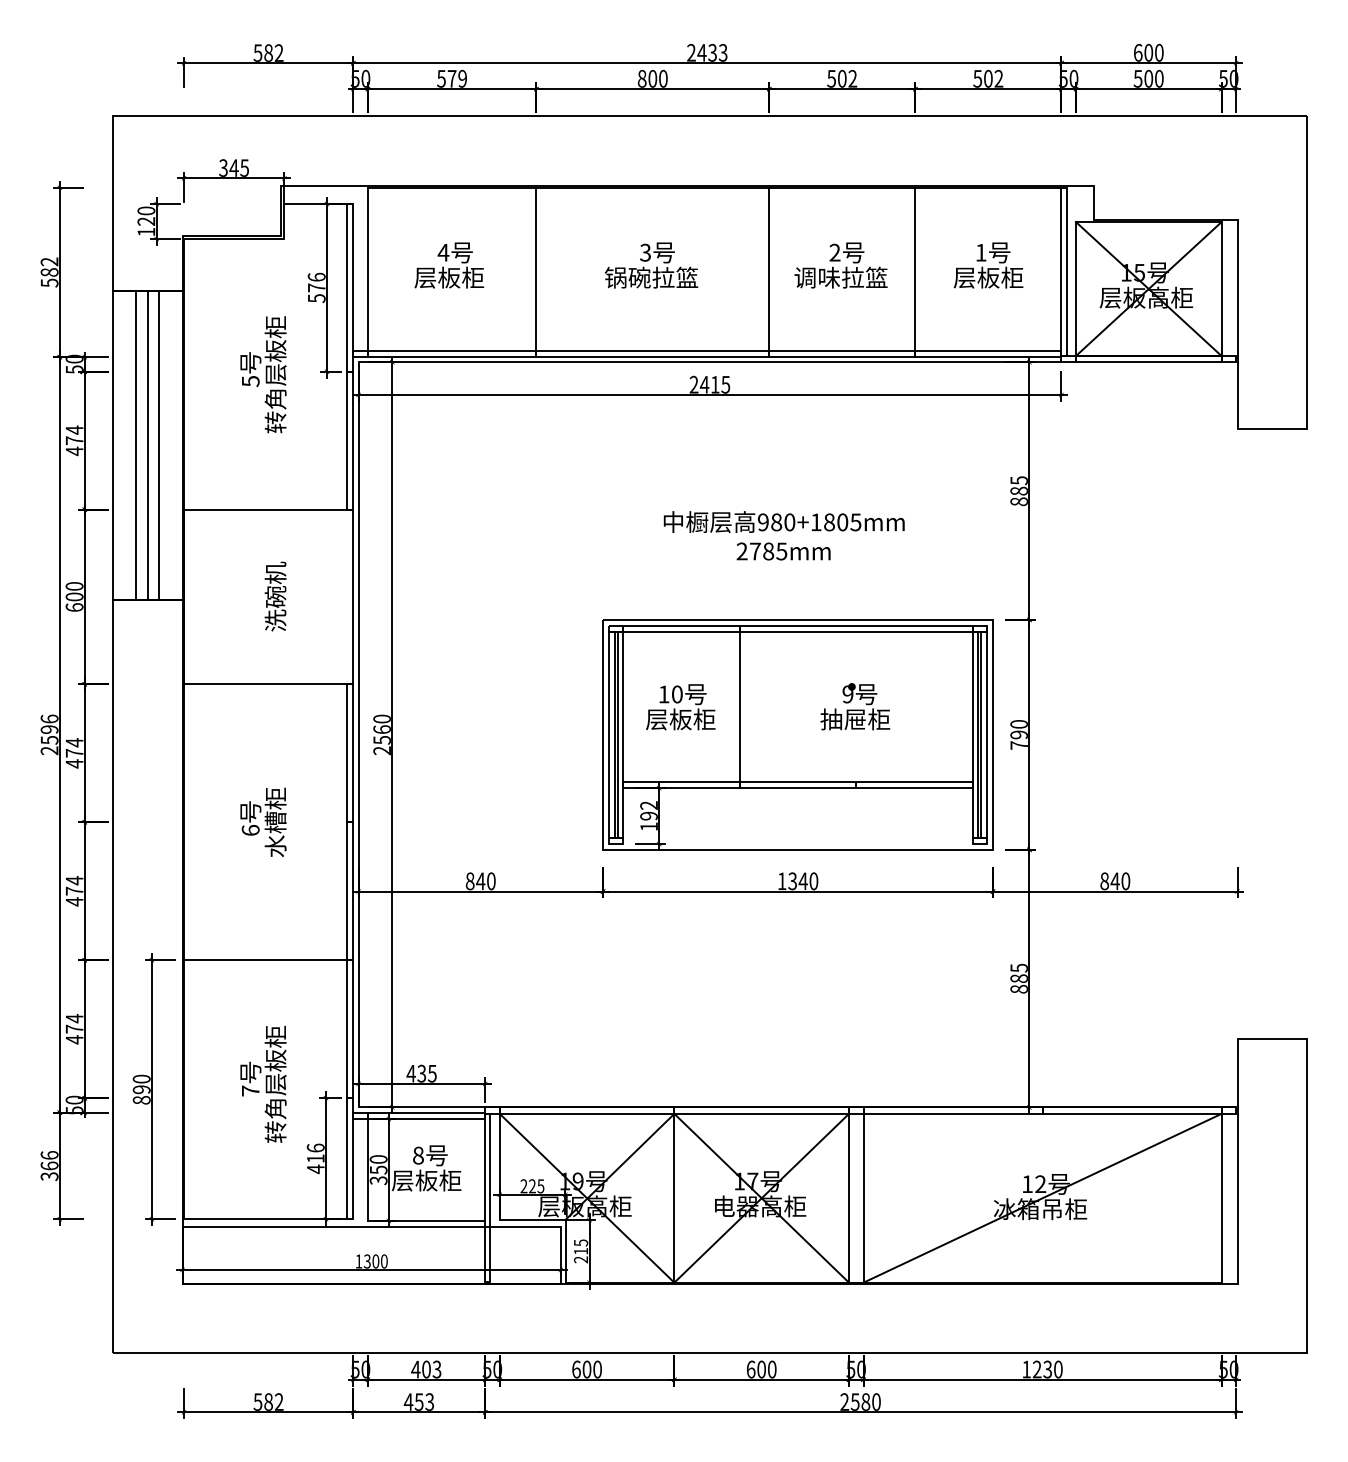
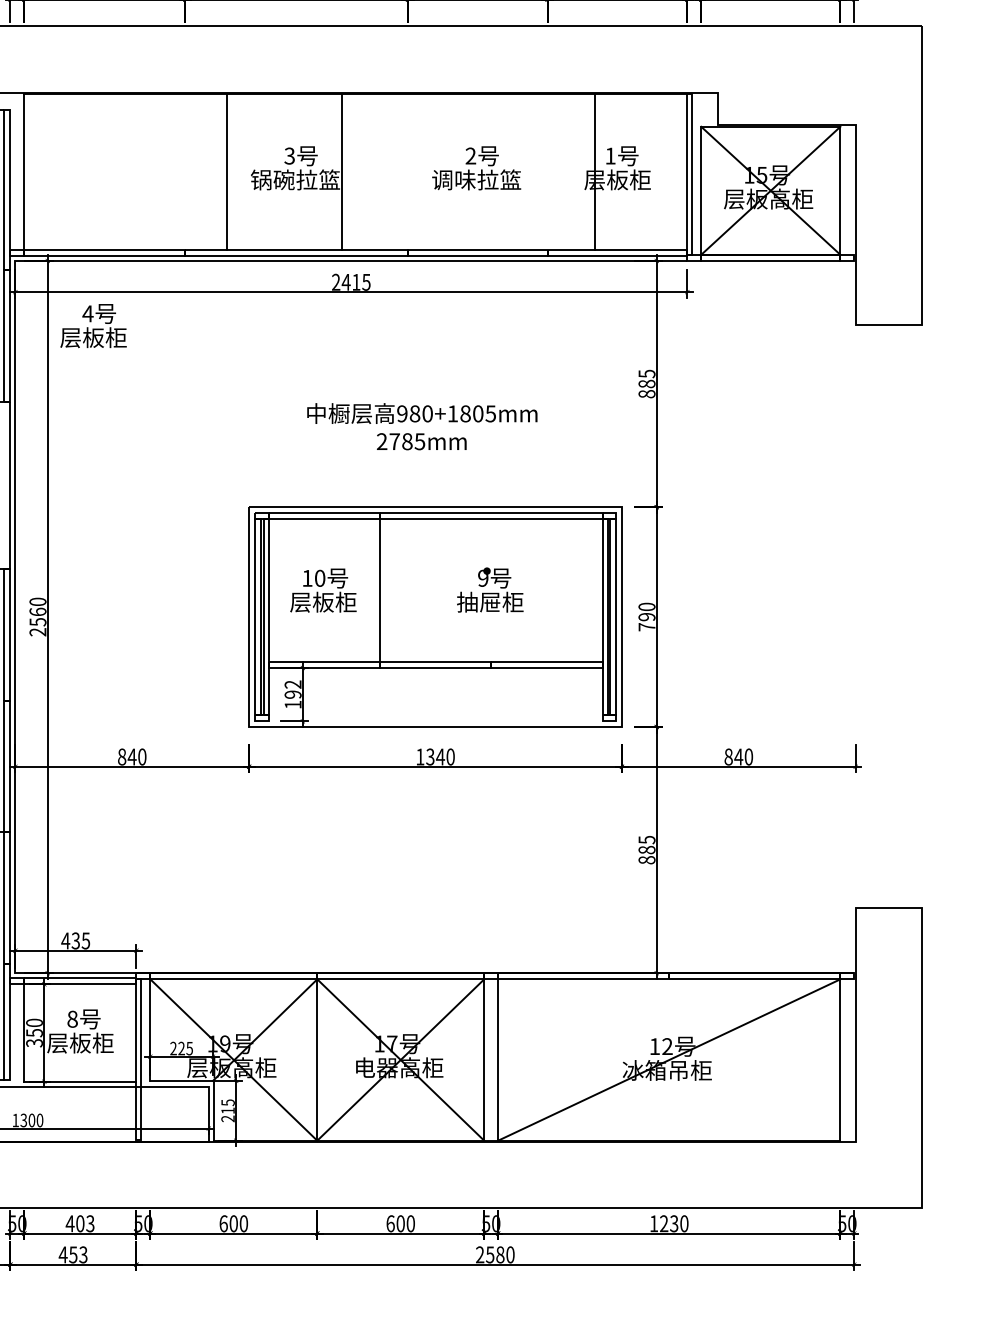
text: (449, 265) -> (93, 326), moved
line: (536, 268) -> (226, 171), moved
line: (769, 268) -> (342, 171), moved
line: (915, 268) -> (595, 171), moved

